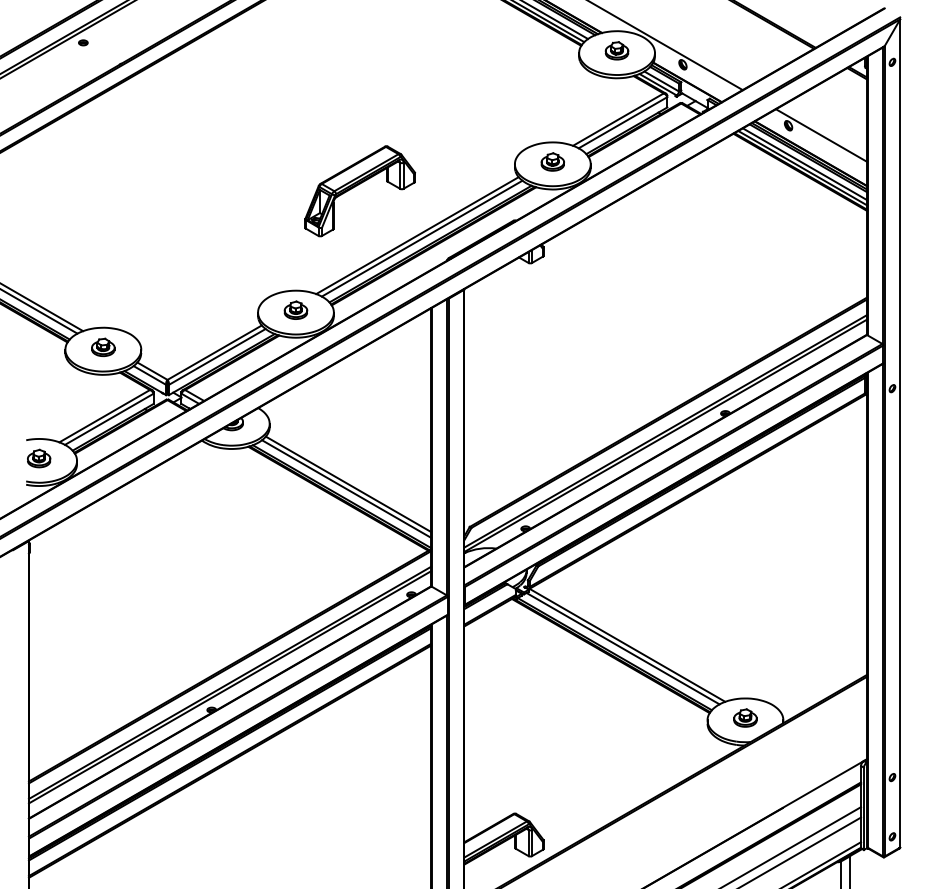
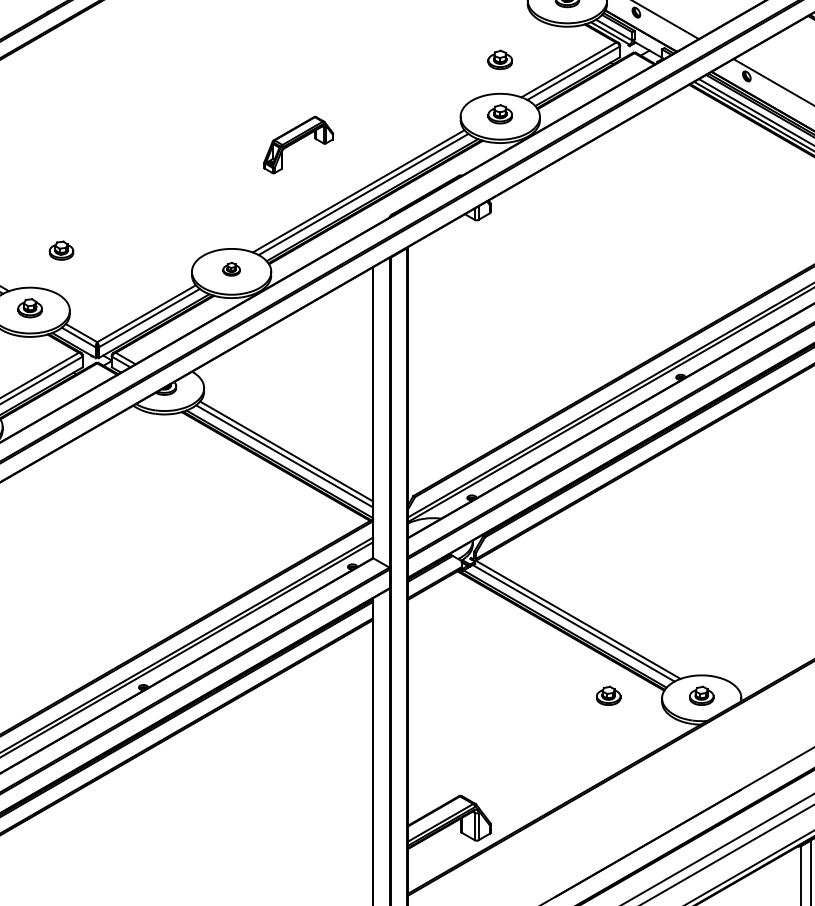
part: (552, 109) -> (499, 59), added
part: (359, 191) -> (298, 145), size x0.6
part: (133, 291) -> (61, 249), added
part: (295, 309) -> (231, 268), size x0.7
part: (656, 717) -> (608, 695), added

